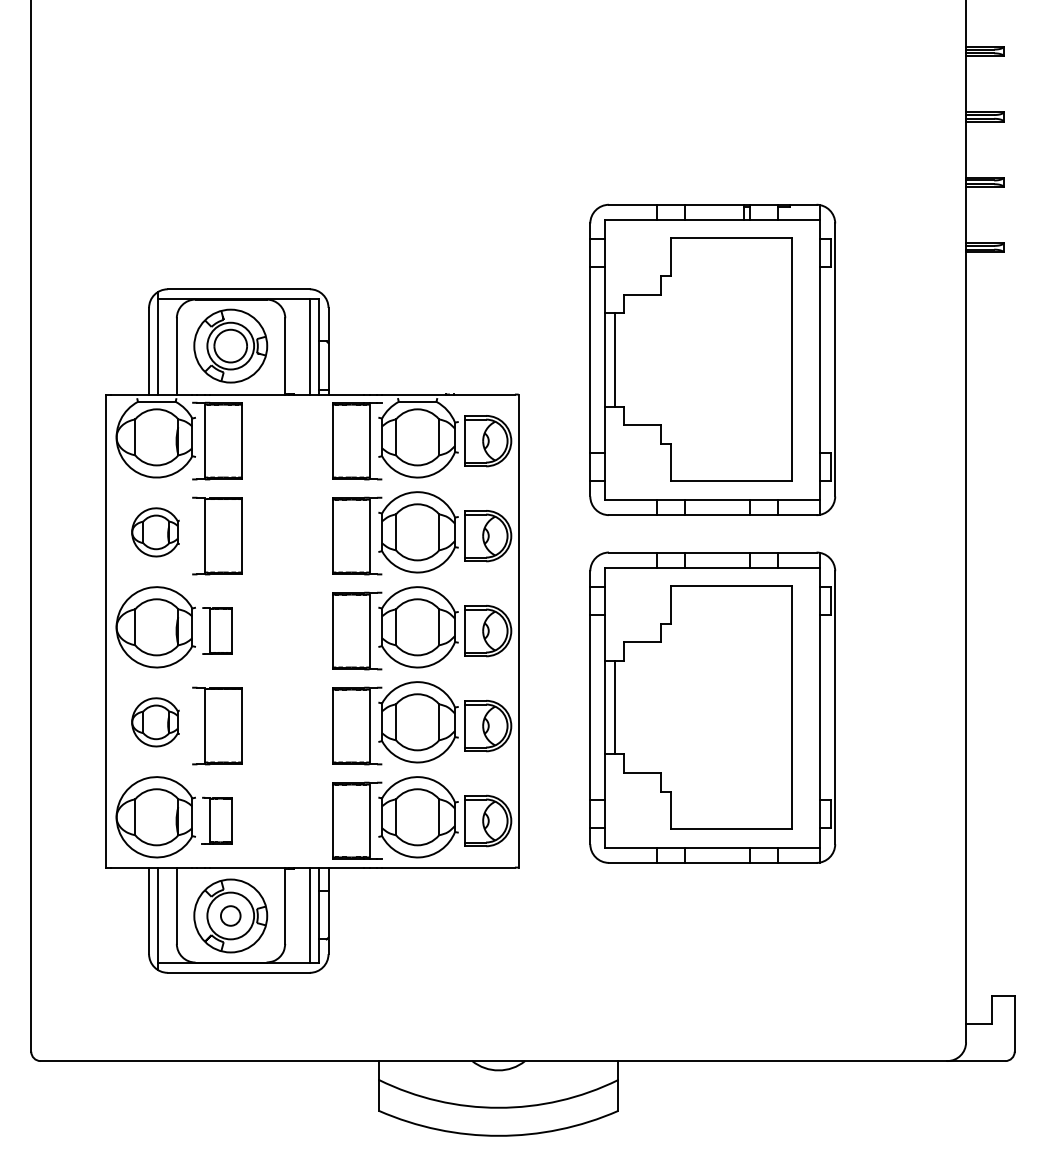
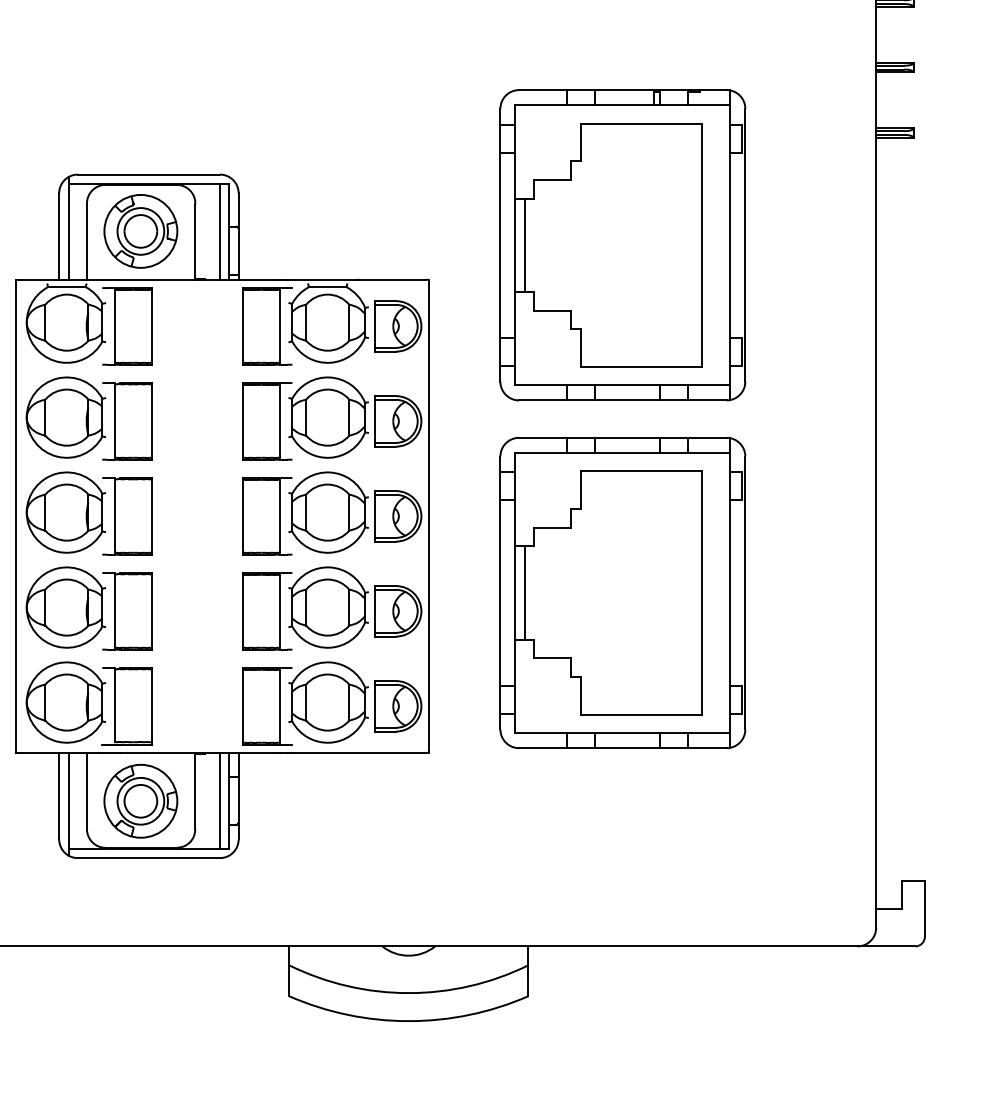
part: (155, 532) -> (65, 417), size x1.67
part: (217, 630) -> (127, 515), size x1.67
part: (155, 722) -> (65, 607), size x1.67
part: (216, 820) -> (126, 705), size x1.67
circle: (230, 915) -> (140, 800), size x1.67

